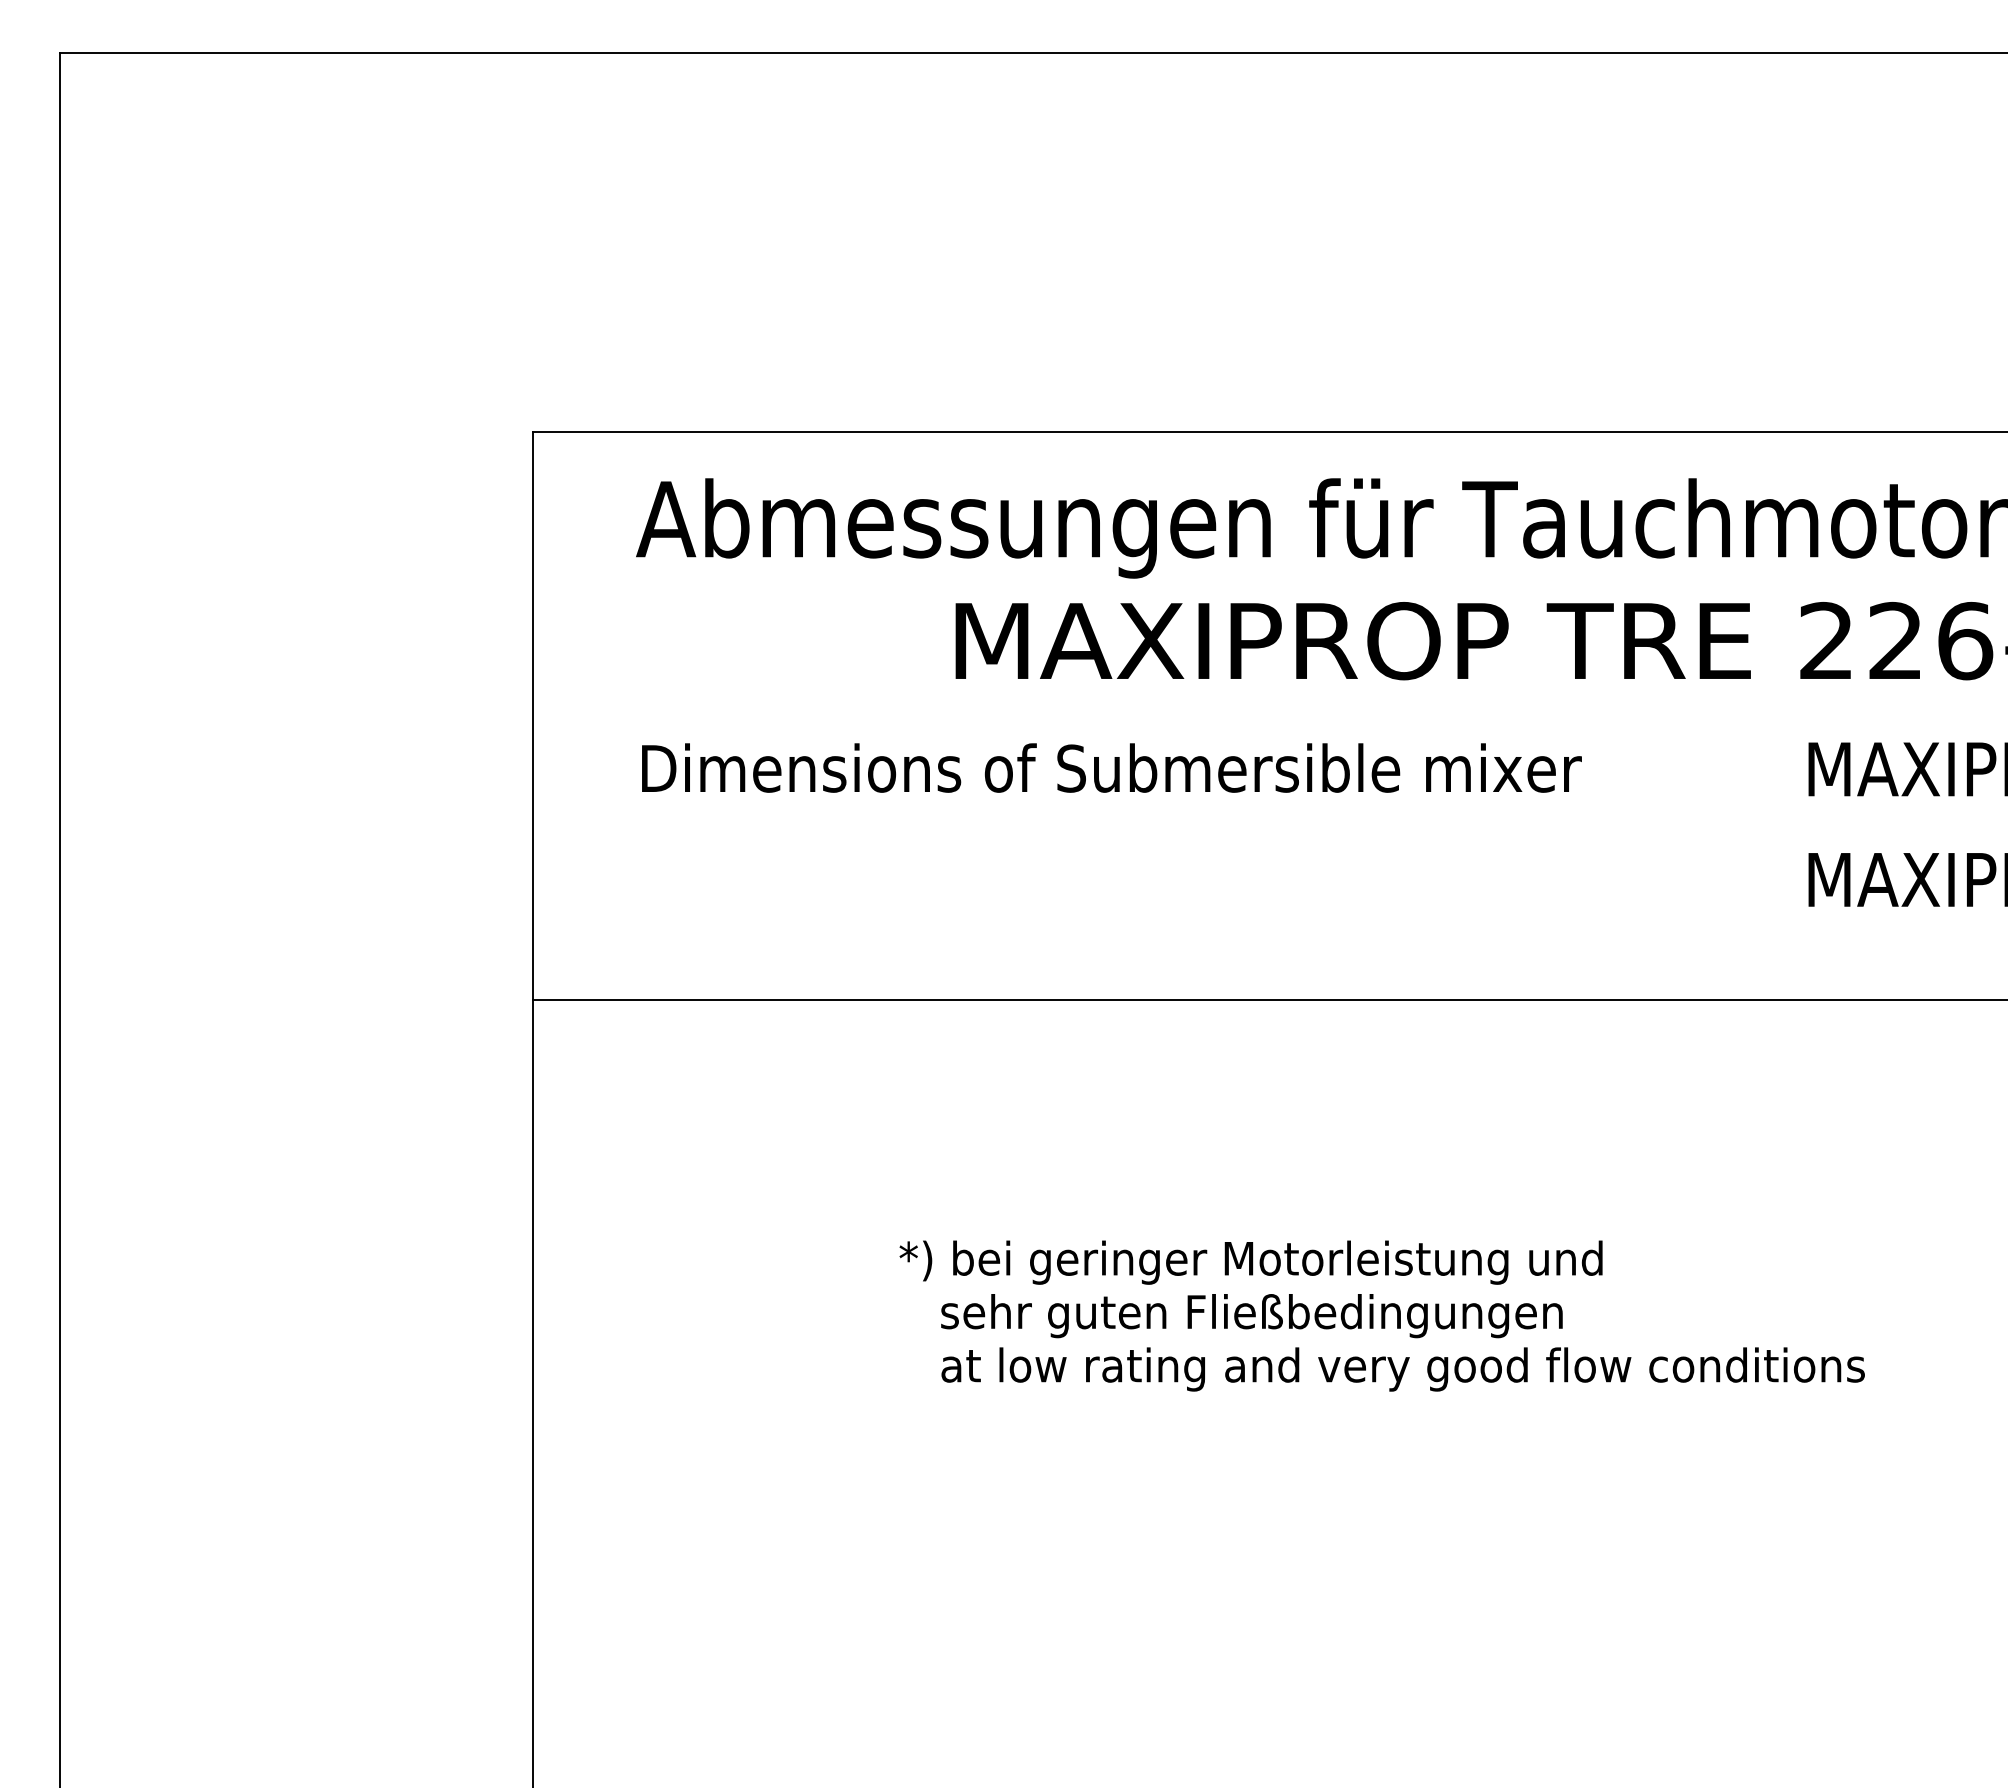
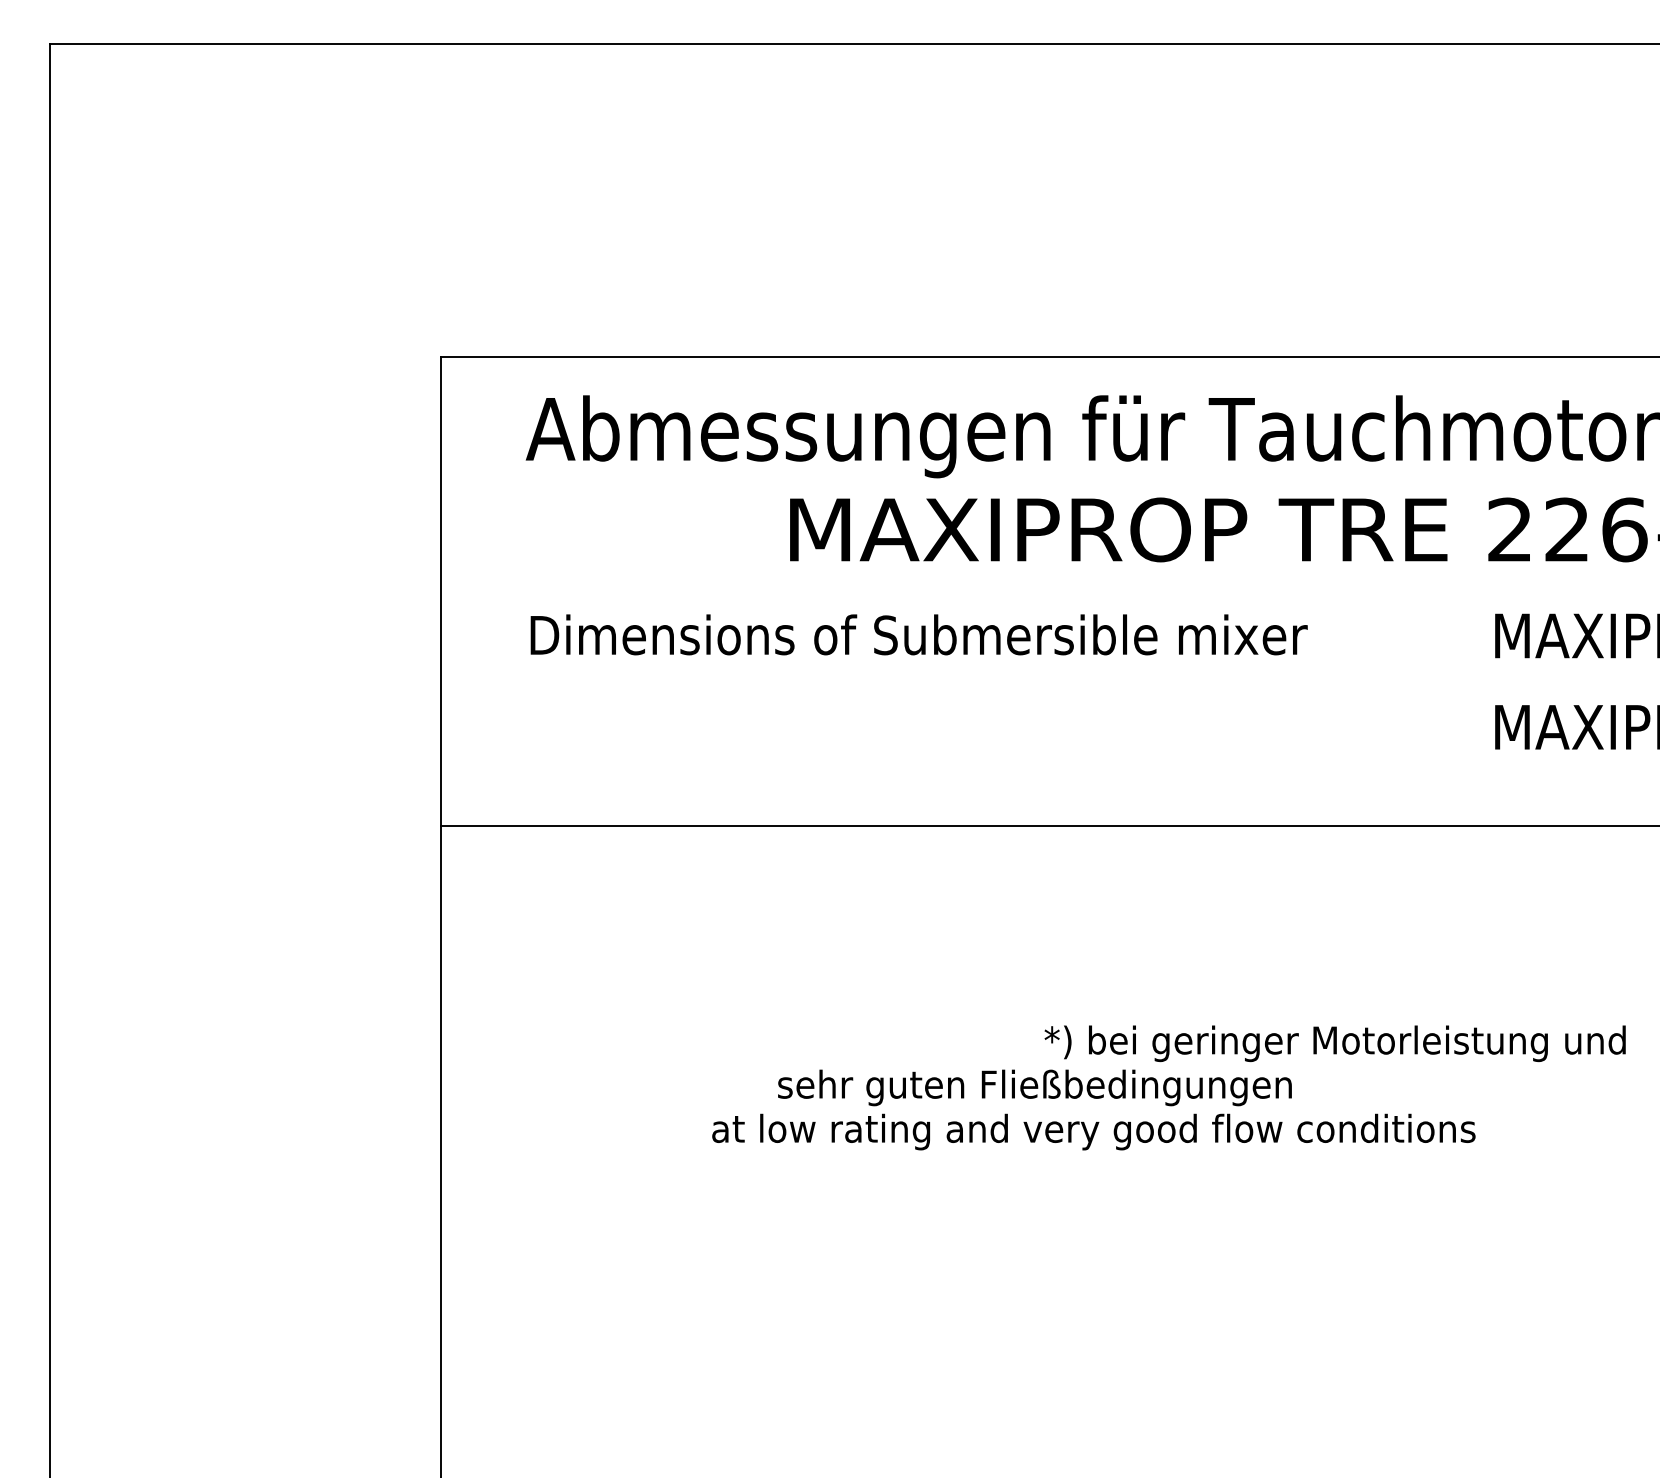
text: (1250, 1262) -> (1334, 1043), moved
text: (1402, 1369) -> (1093, 1132), moved

